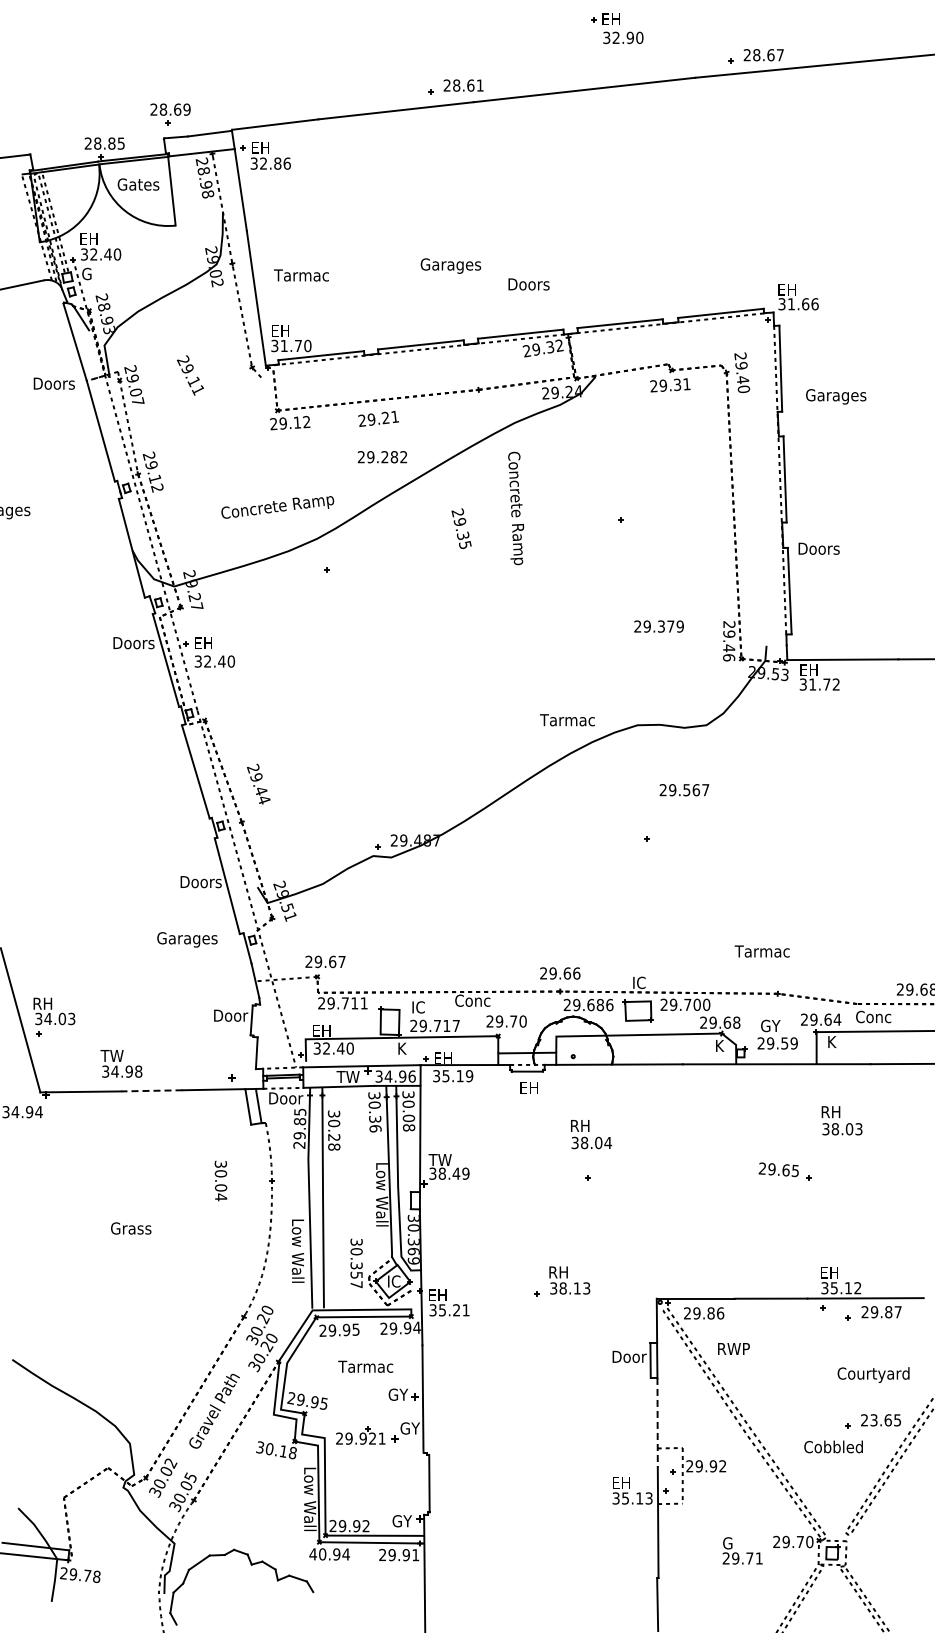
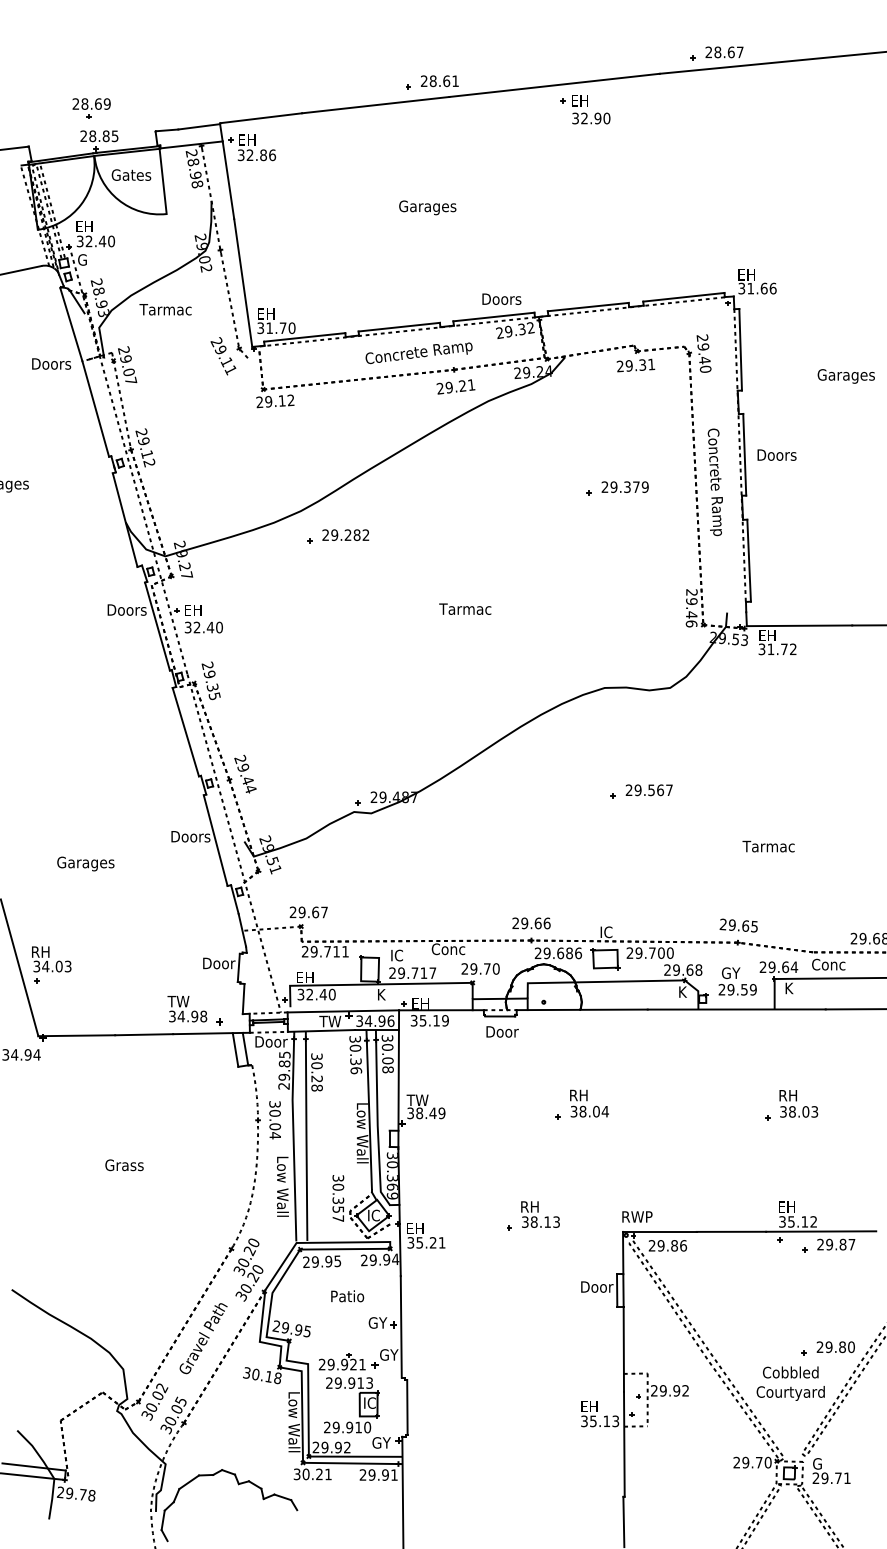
part: (617, 28) -> (585, 109), moved
part: (170, 114) -> (91, 108), moved
text: (450, 265) -> (427, 207), moved
text: (301, 275) -> (165, 309), moved
text: (528, 284) -> (501, 299), moved
text: (190, 375) -> (223, 356), moved
text: (836, 396) -> (846, 376), moved
text: (378, 418) -> (455, 386), moved
text: (382, 457) -> (345, 535), moved
text: (277, 507) -> (418, 353), moved
text: (516, 508) -> (715, 482), moved
text: (461, 528) -> (211, 680), moved
text: (818, 548) -> (776, 454), moved
text: (658, 626) -> (624, 487), moved
text: (567, 720) -> (465, 609), moved
text: (258, 783) -> (245, 773), moved
text: (684, 790) -> (649, 790), moved
text: (187, 939) -> (85, 863), moved
text: (761, 951) -> (767, 846), moved
text: (121, 1063) -> (187, 1008), moved
text: (529, 1087) -> (502, 1031), EH -> Door
line: (151, 1090) -> (143, 1034), dashed -> solid
text: (841, 1120) -> (798, 1103), moved
text: (591, 1134) -> (589, 1103), moved
text: (778, 1169) -> (738, 925), moved
text: (220, 1180) -> (274, 1119), moved
text: (733, 1348) -> (636, 1216), moved
text: (365, 1366) -> (346, 1296), Tarmac -> Patio
text: (873, 1374) -> (790, 1392), moved
text: (885, 1420) -> (839, 1347), 23.65 -> 29.80
line: (657, 1422) -> (623, 1349), dashed -> solid
part: (378, 1481) -> (359, 1405), added
text: (742, 1550) -> (831, 1470), moved
text: (329, 1554) -> (312, 1474), 40.94 -> 30.21

